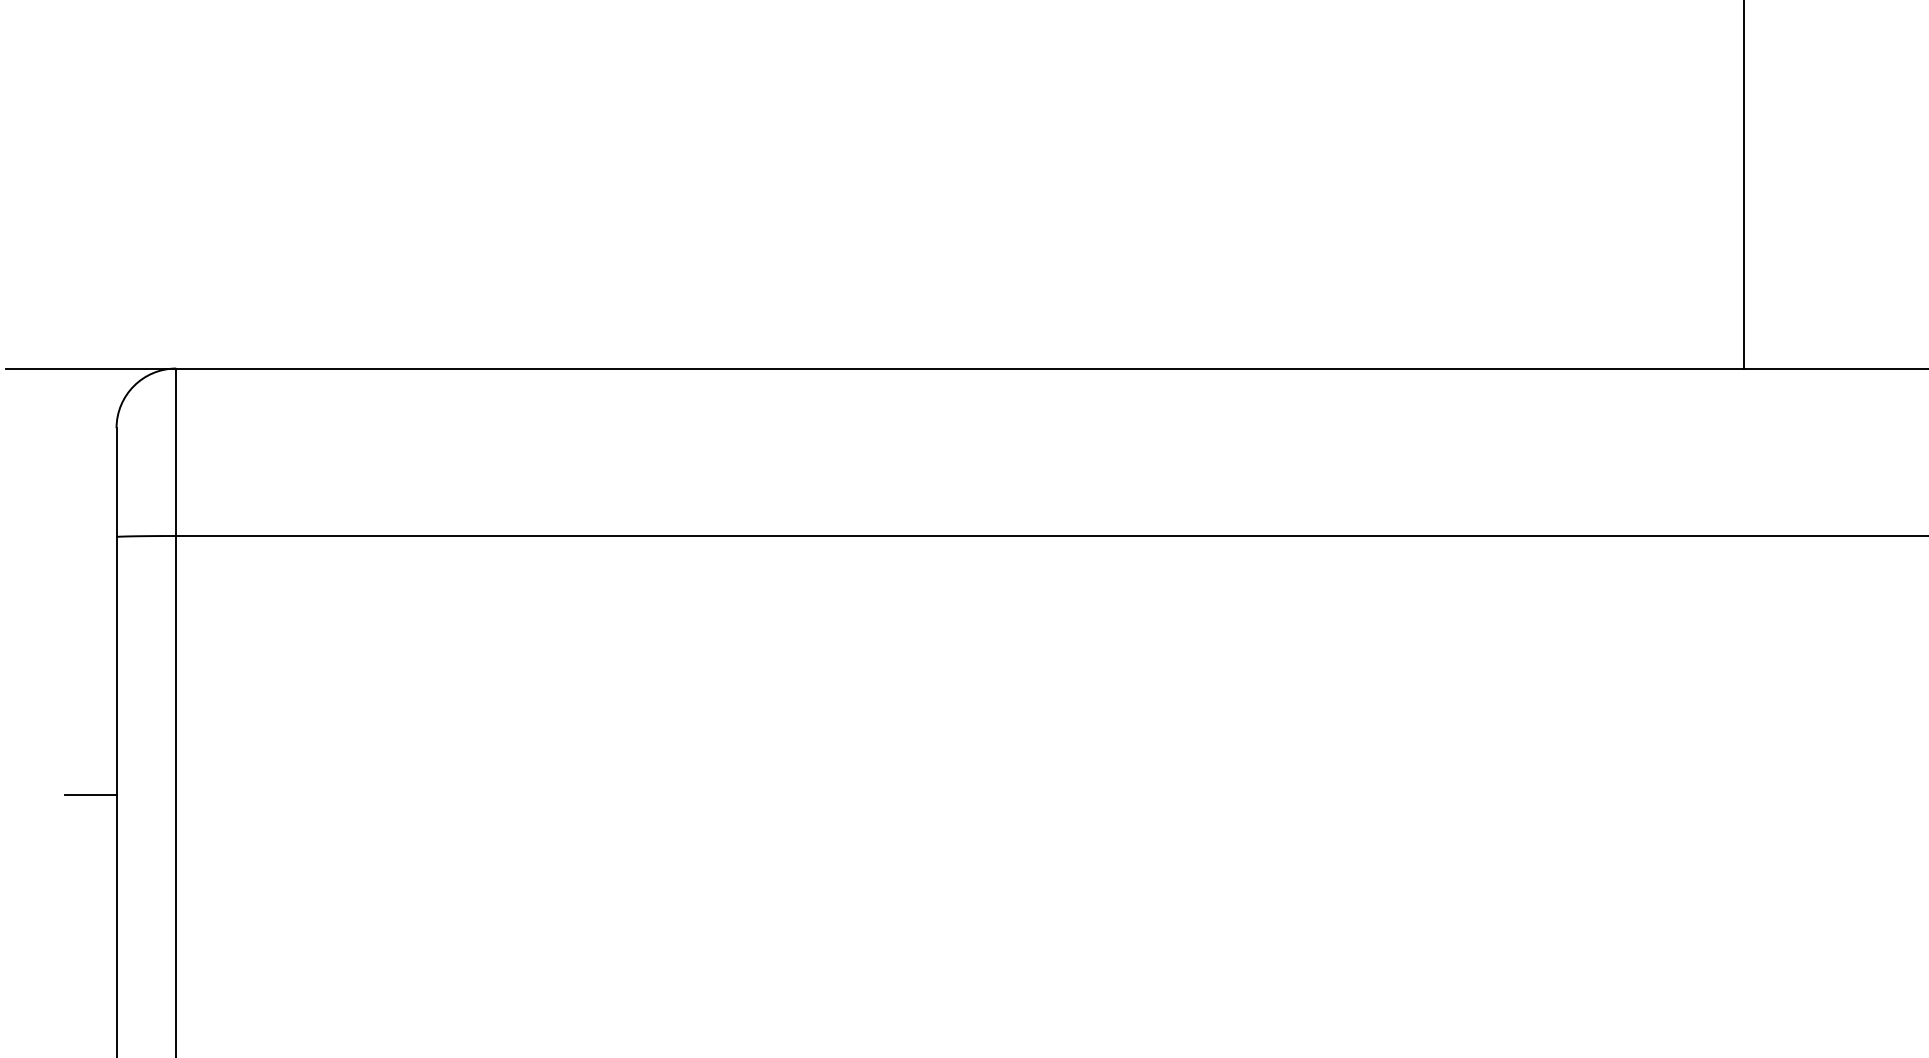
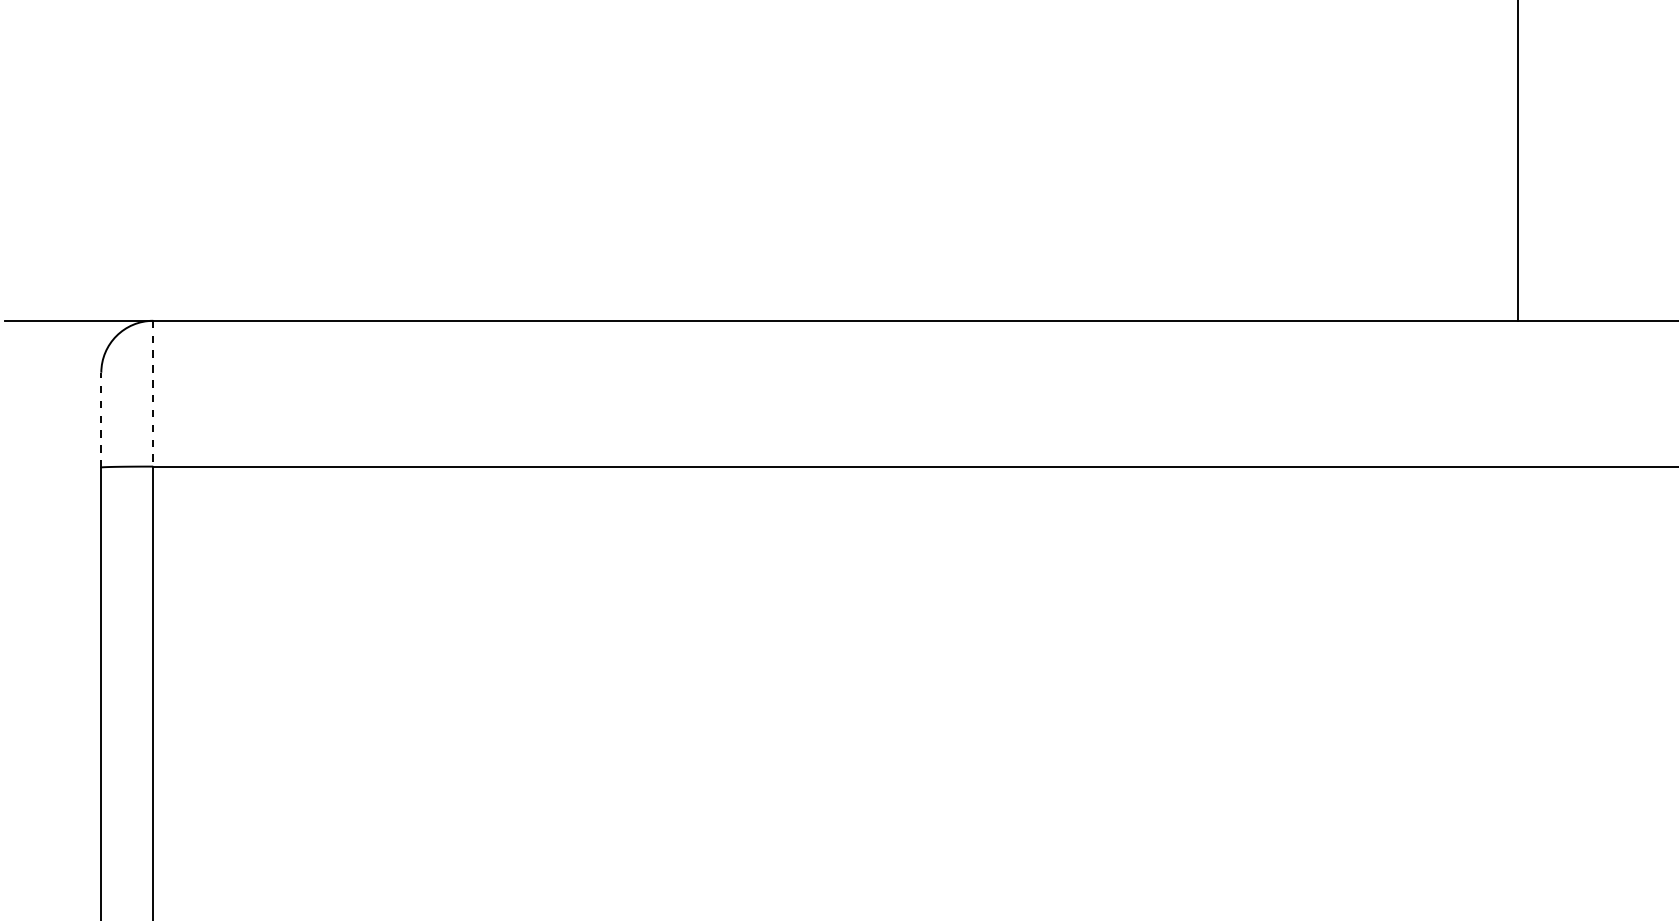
line: (176, 452) -> (153, 393), solid -> dashed
line: (116, 481) -> (101, 419), solid -> dashed
line: (90, 794) -> (78, 691), removed

